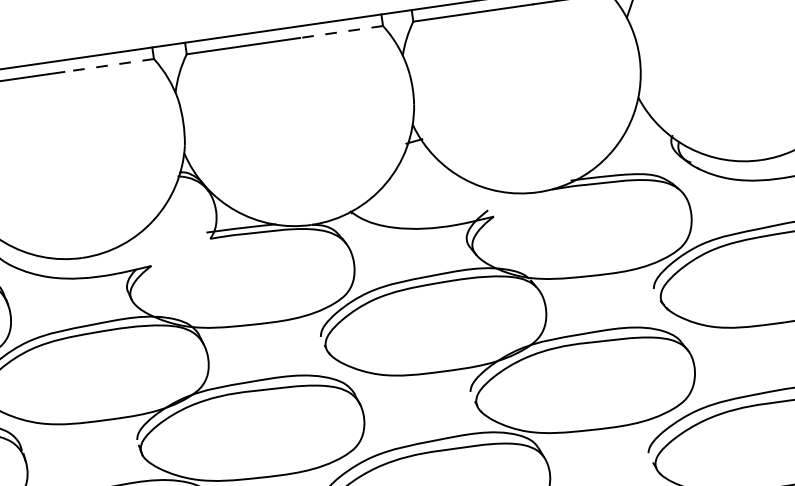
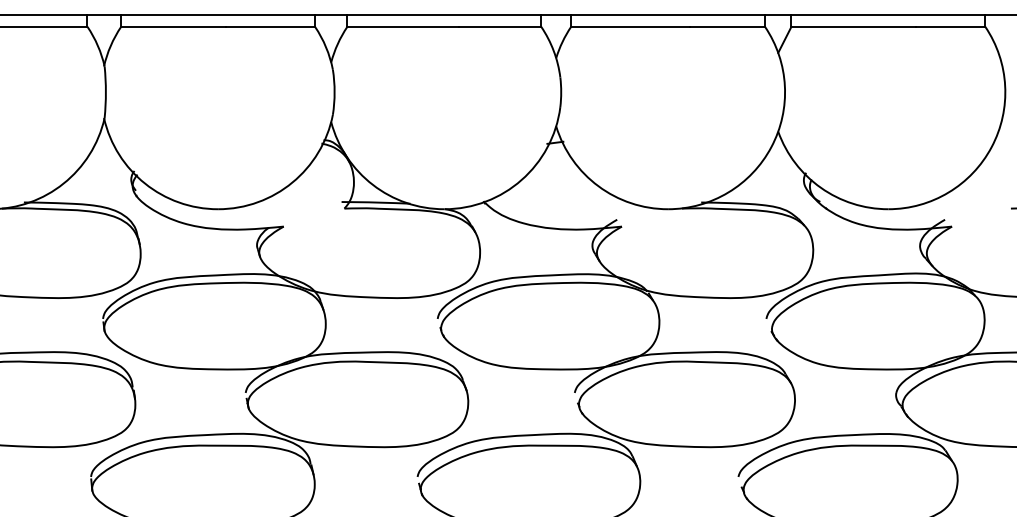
line: (341, 31) -> (500, 26), dashed -> solid
line: (108, 65) -> (270, 26), dashed -> solid

